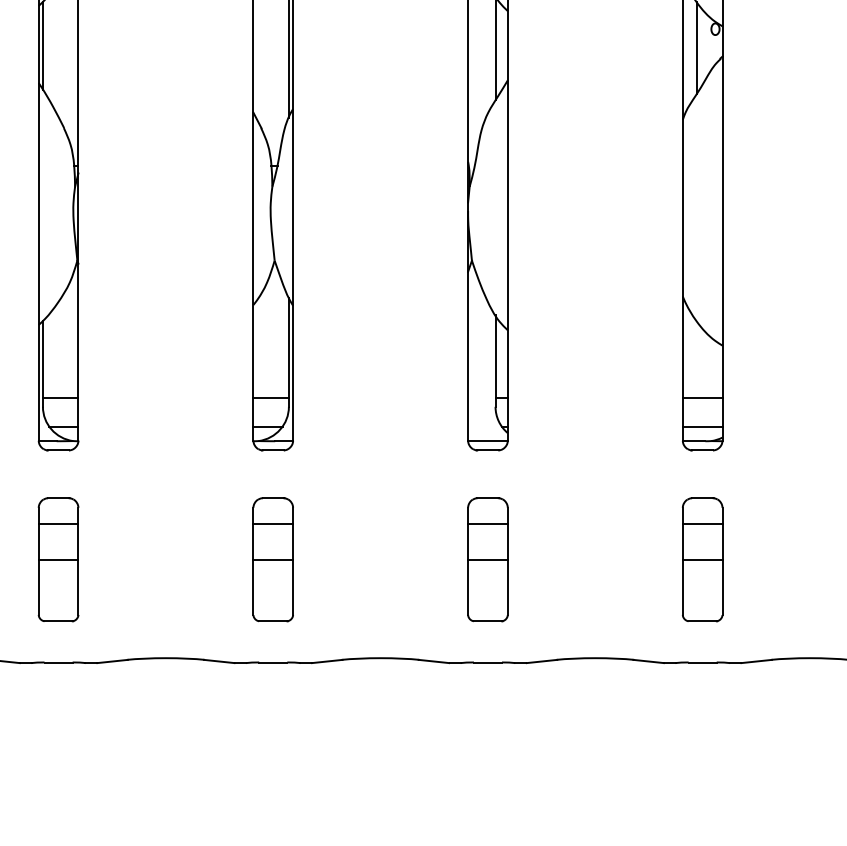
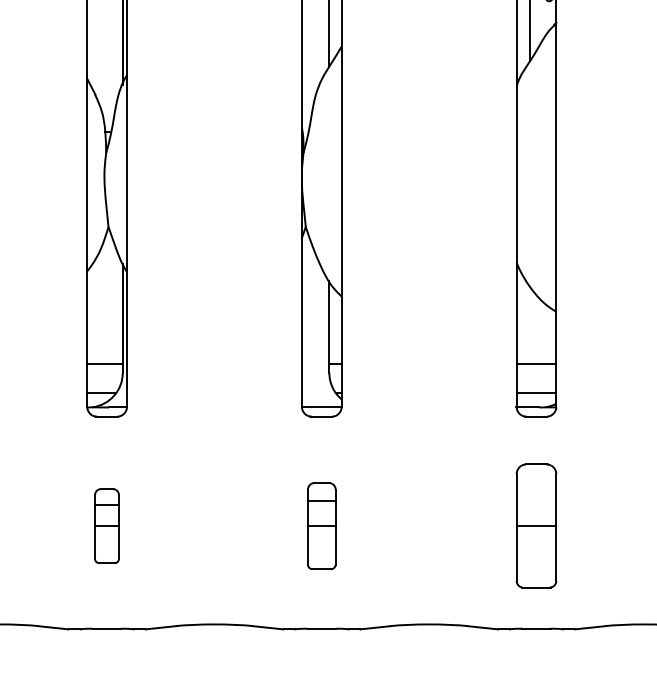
line: (702, 524) -> (536, 490), removed
part: (272, 559) -> (106, 525), size x0.6
part: (487, 559) -> (321, 525), size x0.7

